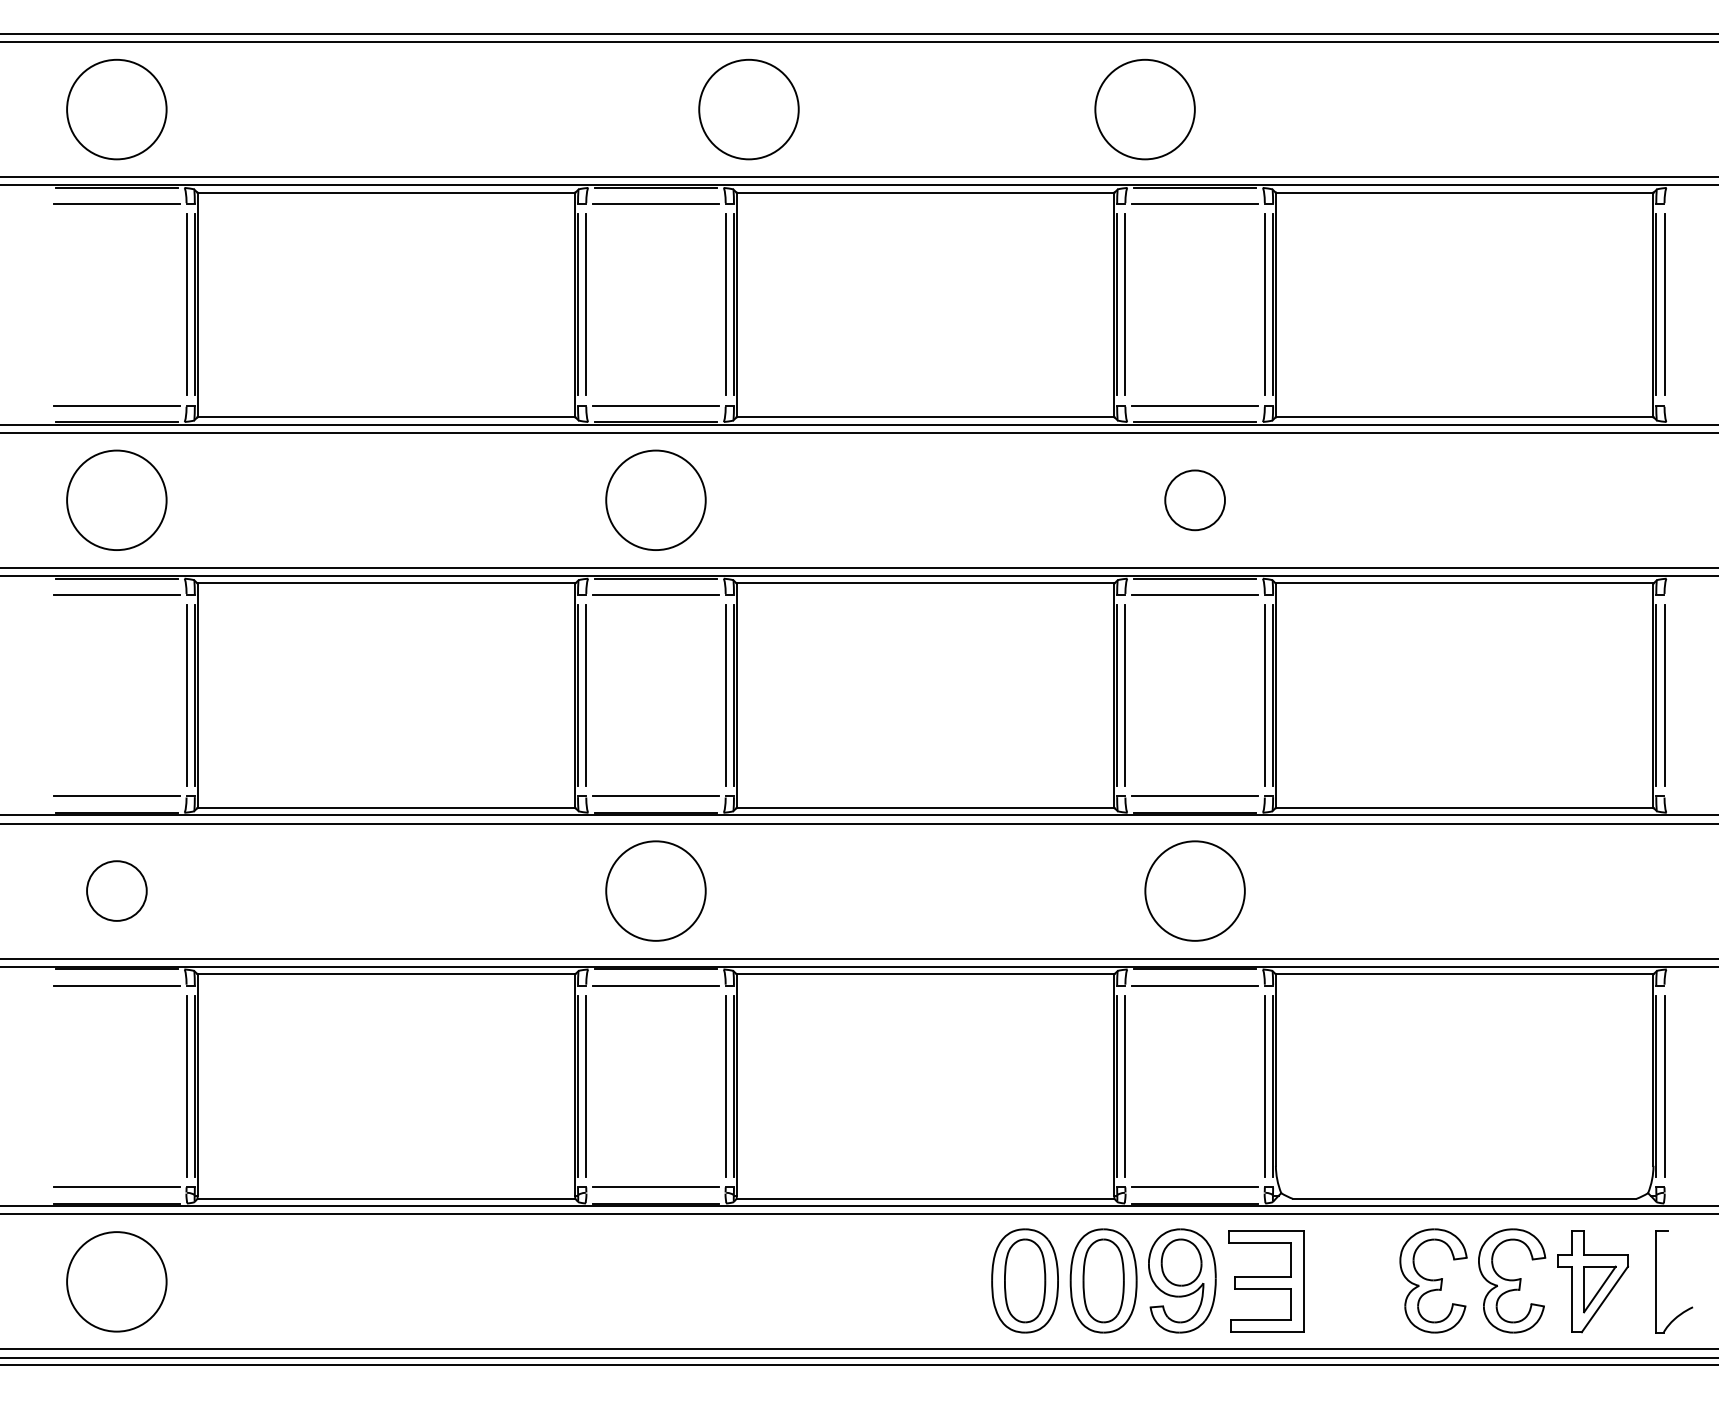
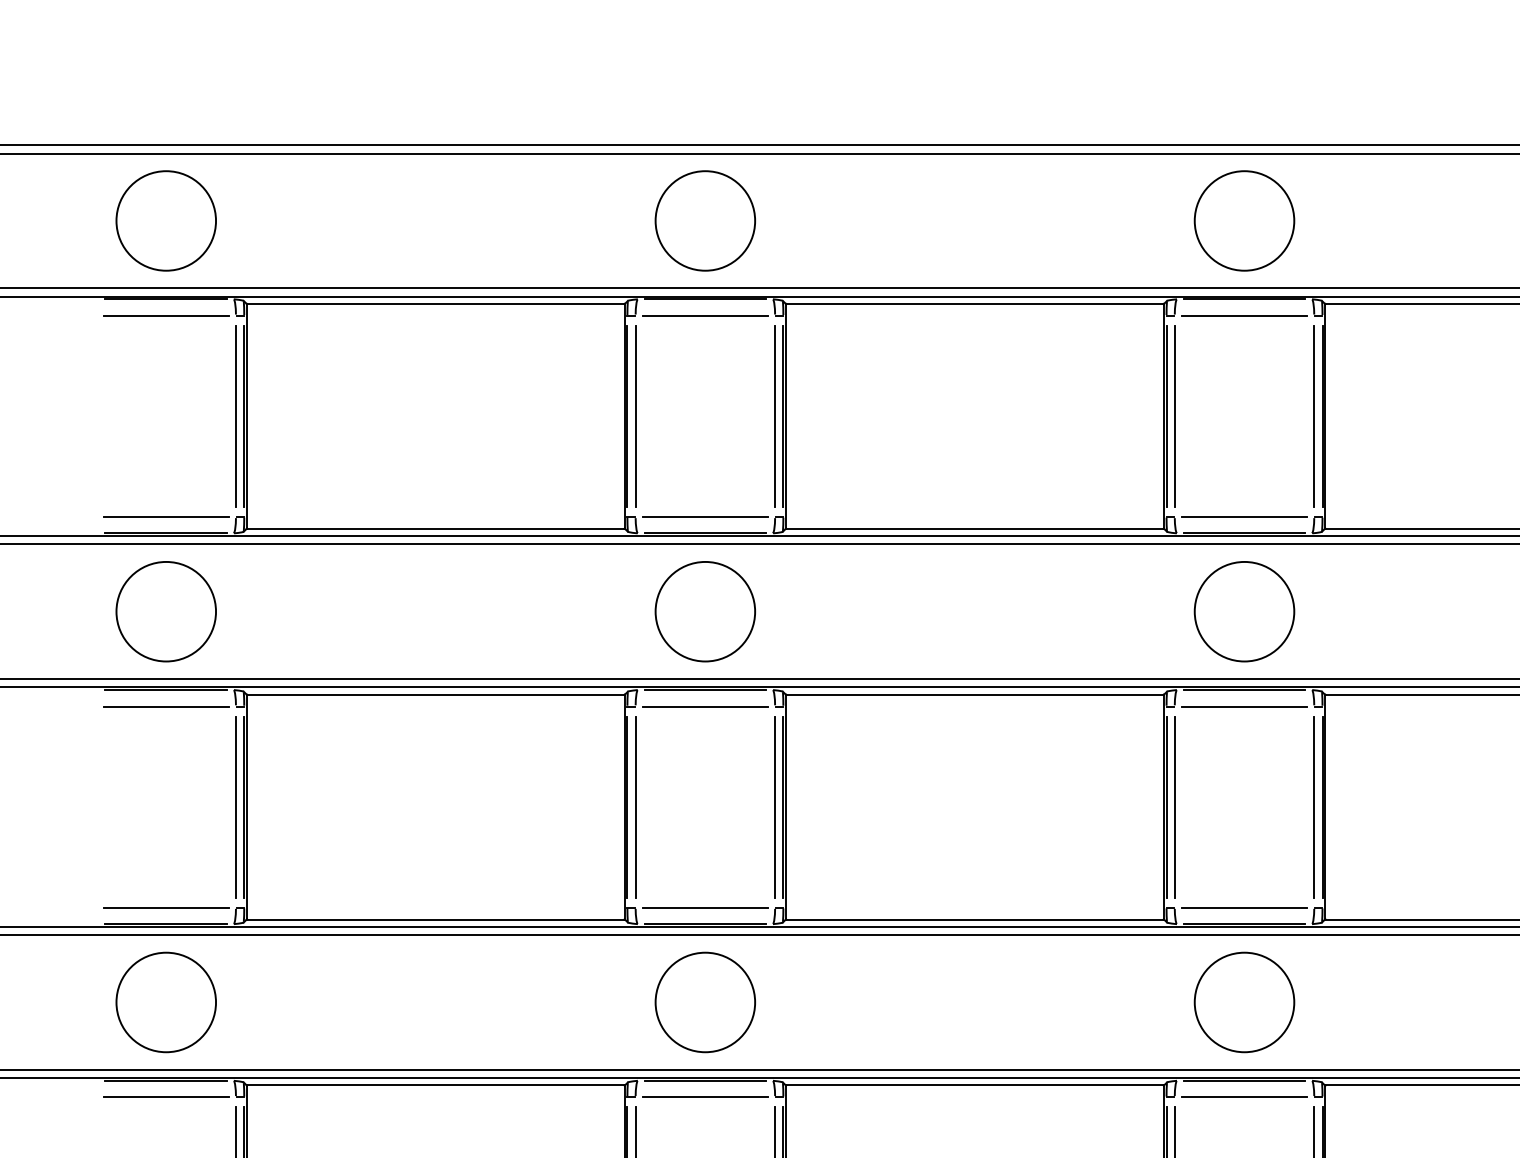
circle: (748, 109) -> (704, 220), moved
circle: (1144, 109) -> (1243, 220), moved
circle: (1194, 500) -> (1243, 611), size x1.67
circle: (116, 890) -> (165, 1001), size x1.67

